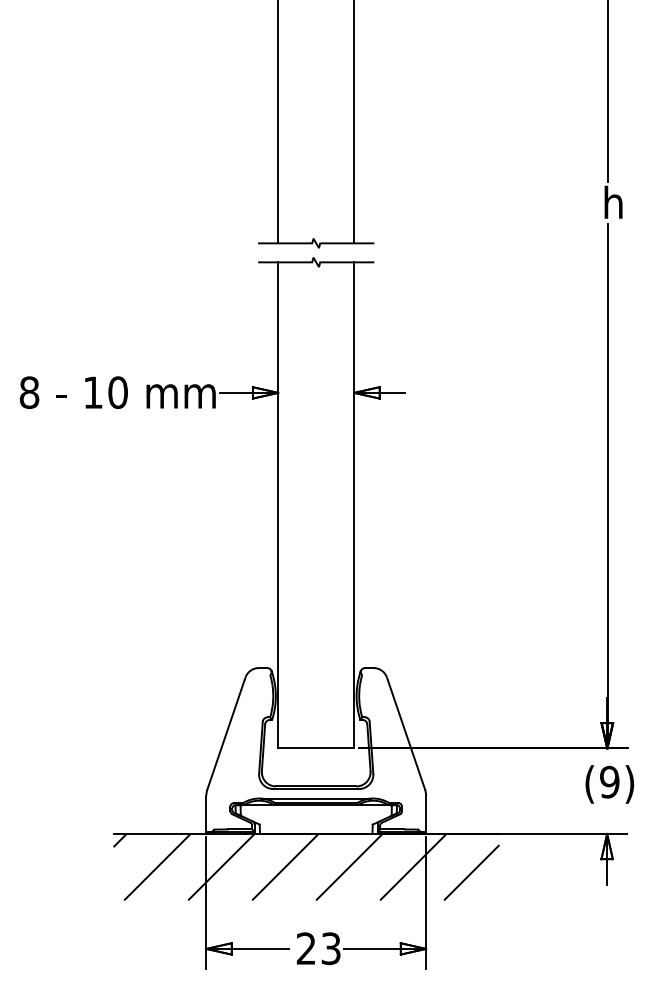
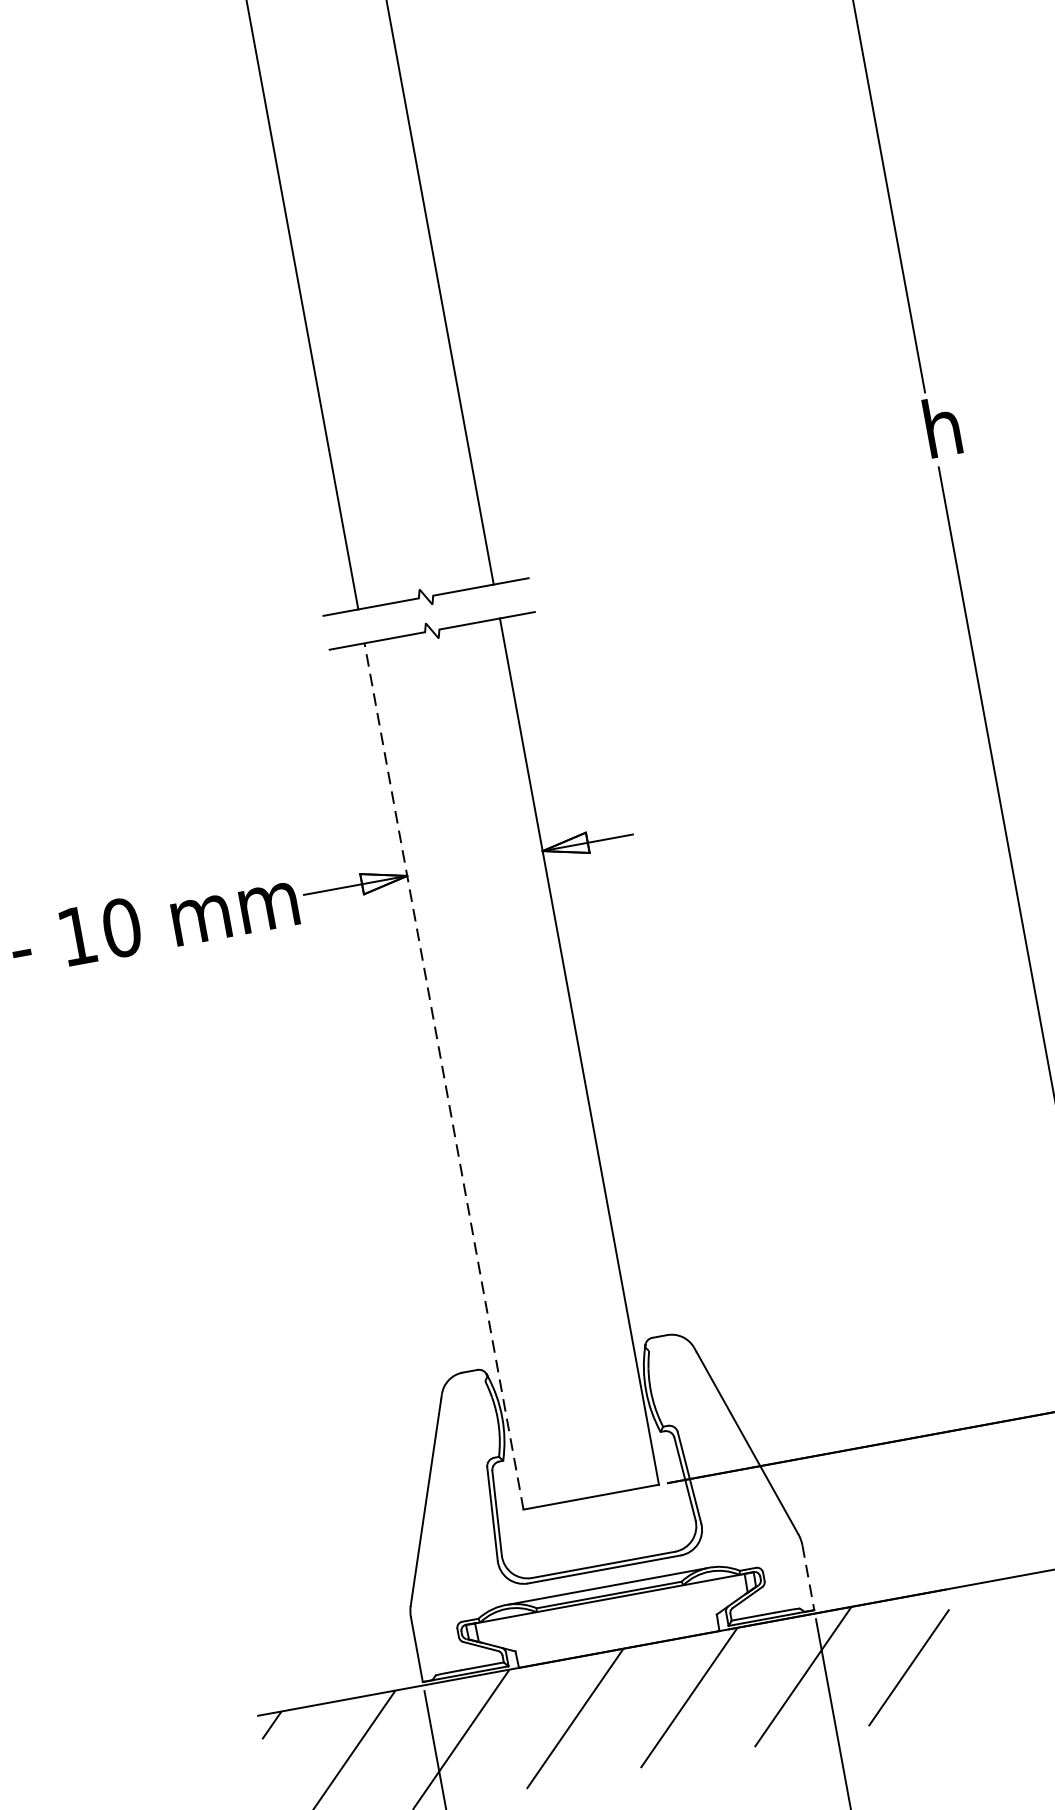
line: (278, 504) -> (444, 1074), solid -> dashed
line: (426, 814) -> (809, 1578), solid -> dashed

